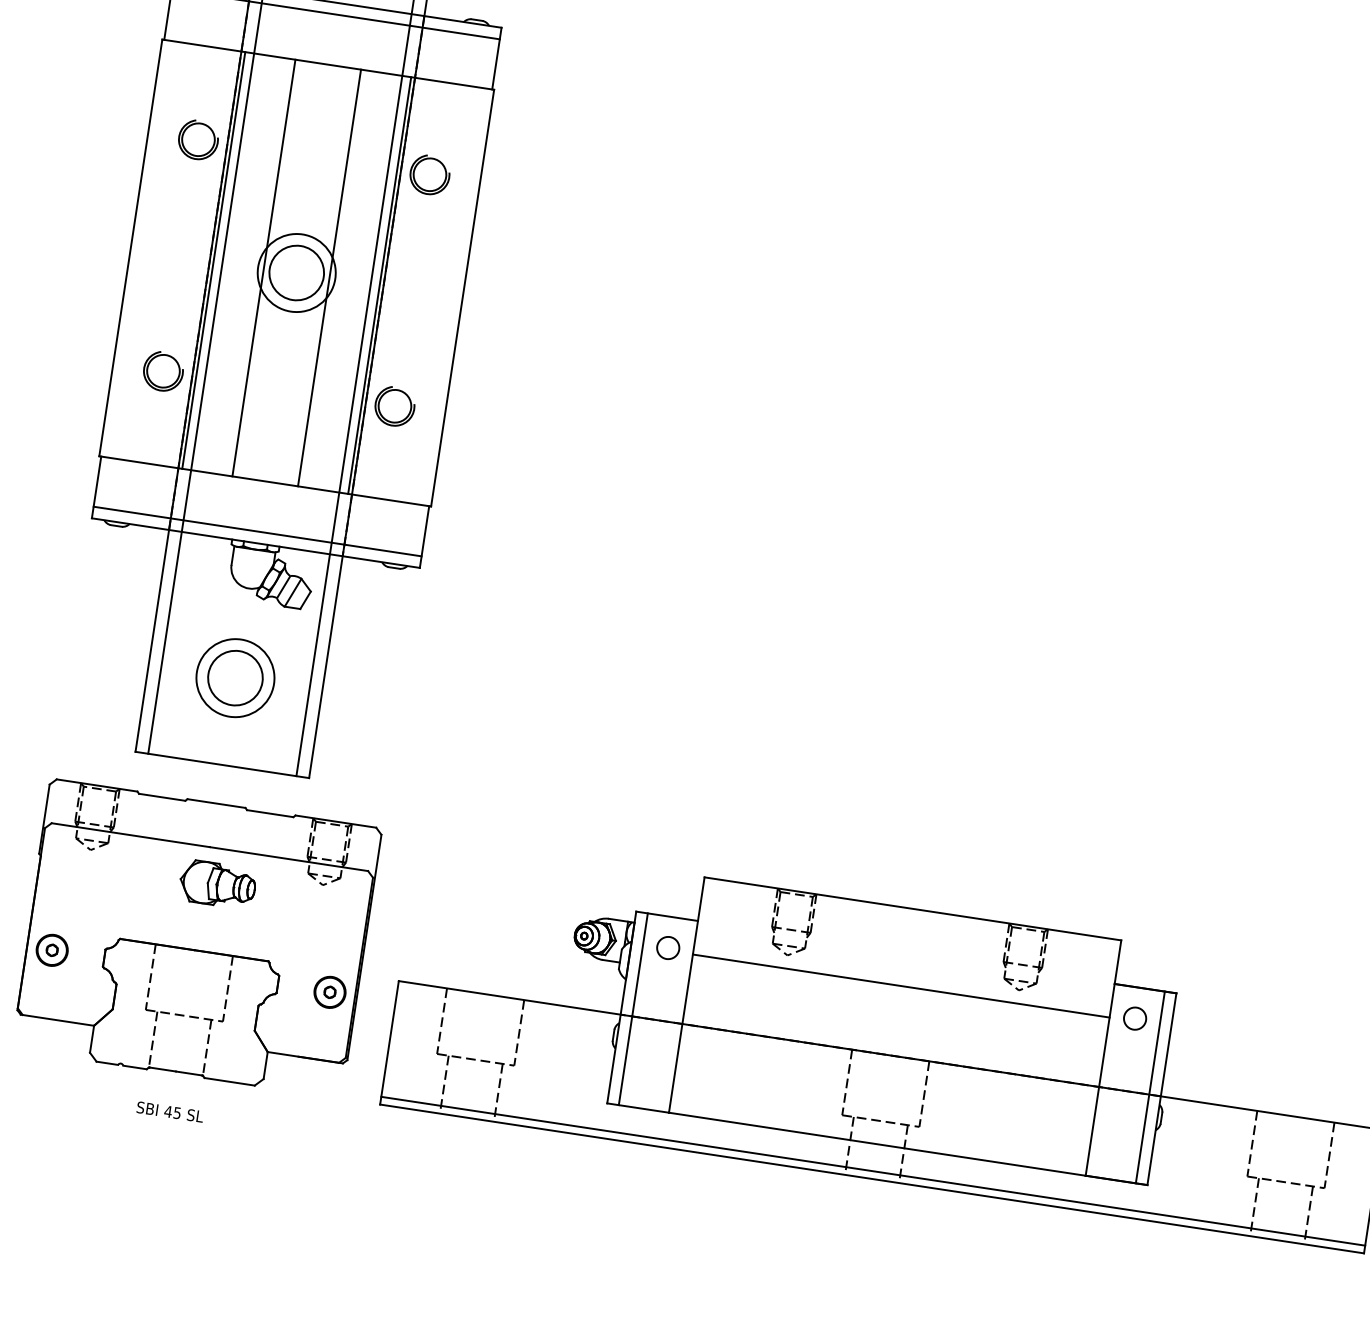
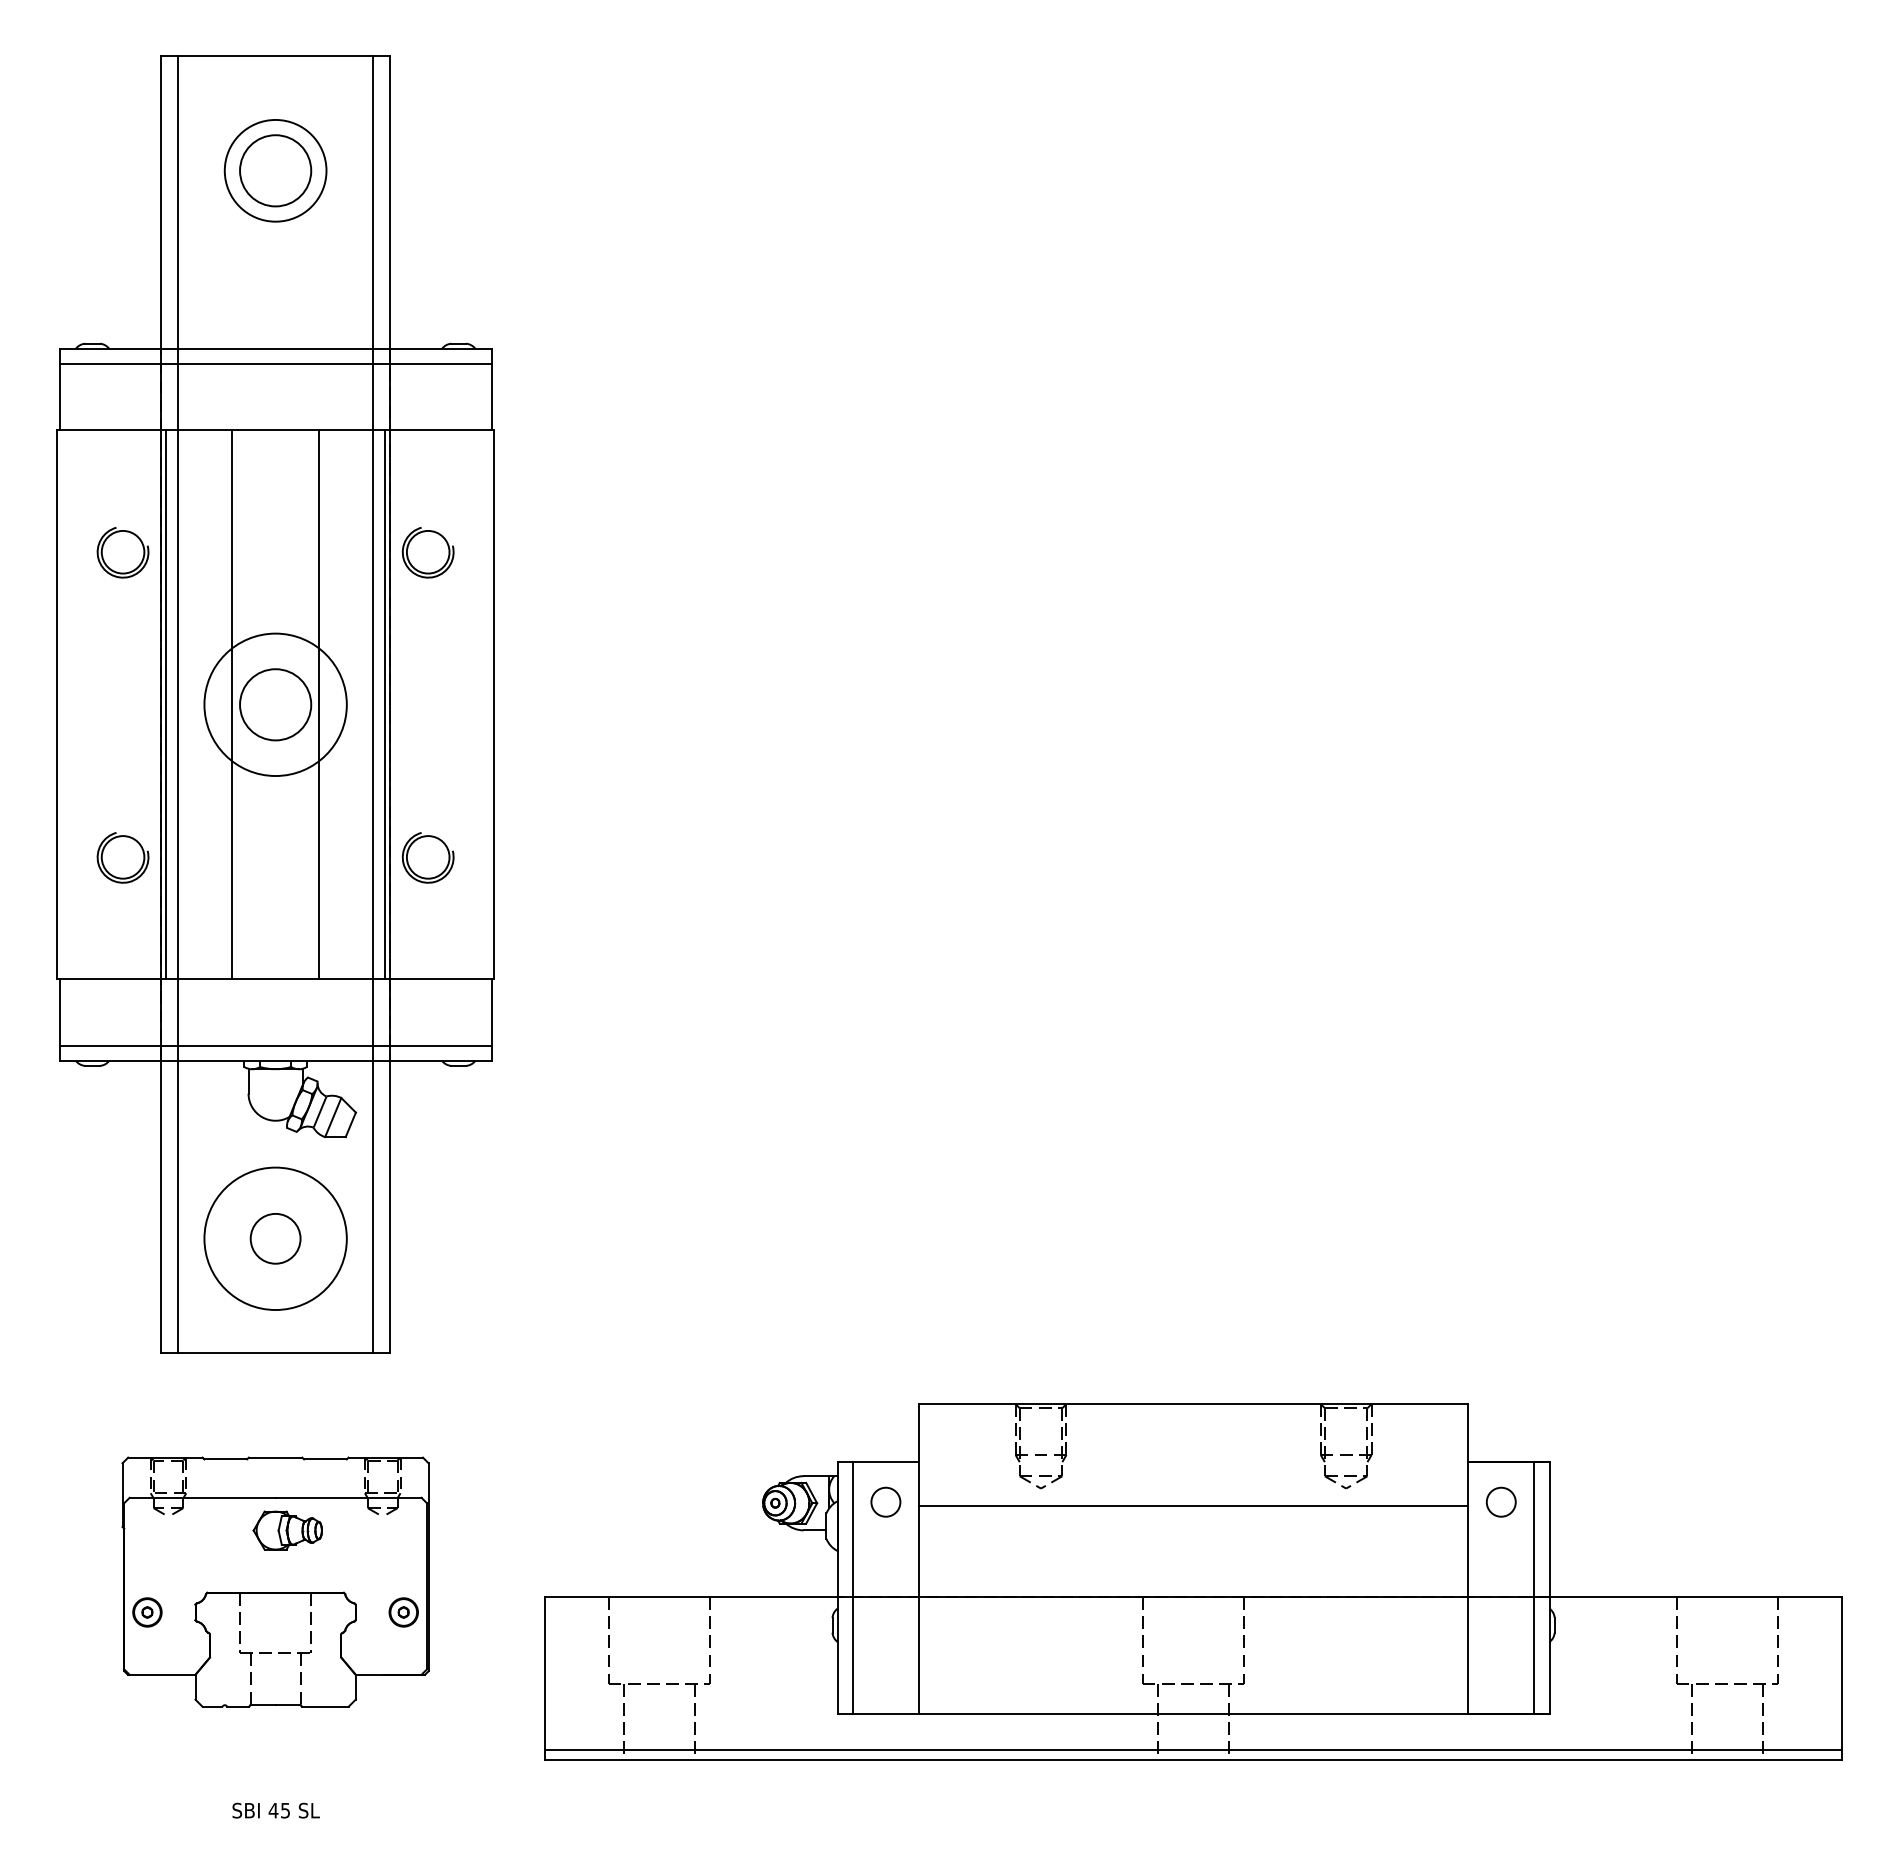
circle: (296, 272) -> (275, 704), size x1.4
circle: (235, 677) -> (275, 1238), size x0.7
circle: (235, 677) -> (275, 1238), size x1.4
part: (195, 938) -> (275, 1582), size x0.7

